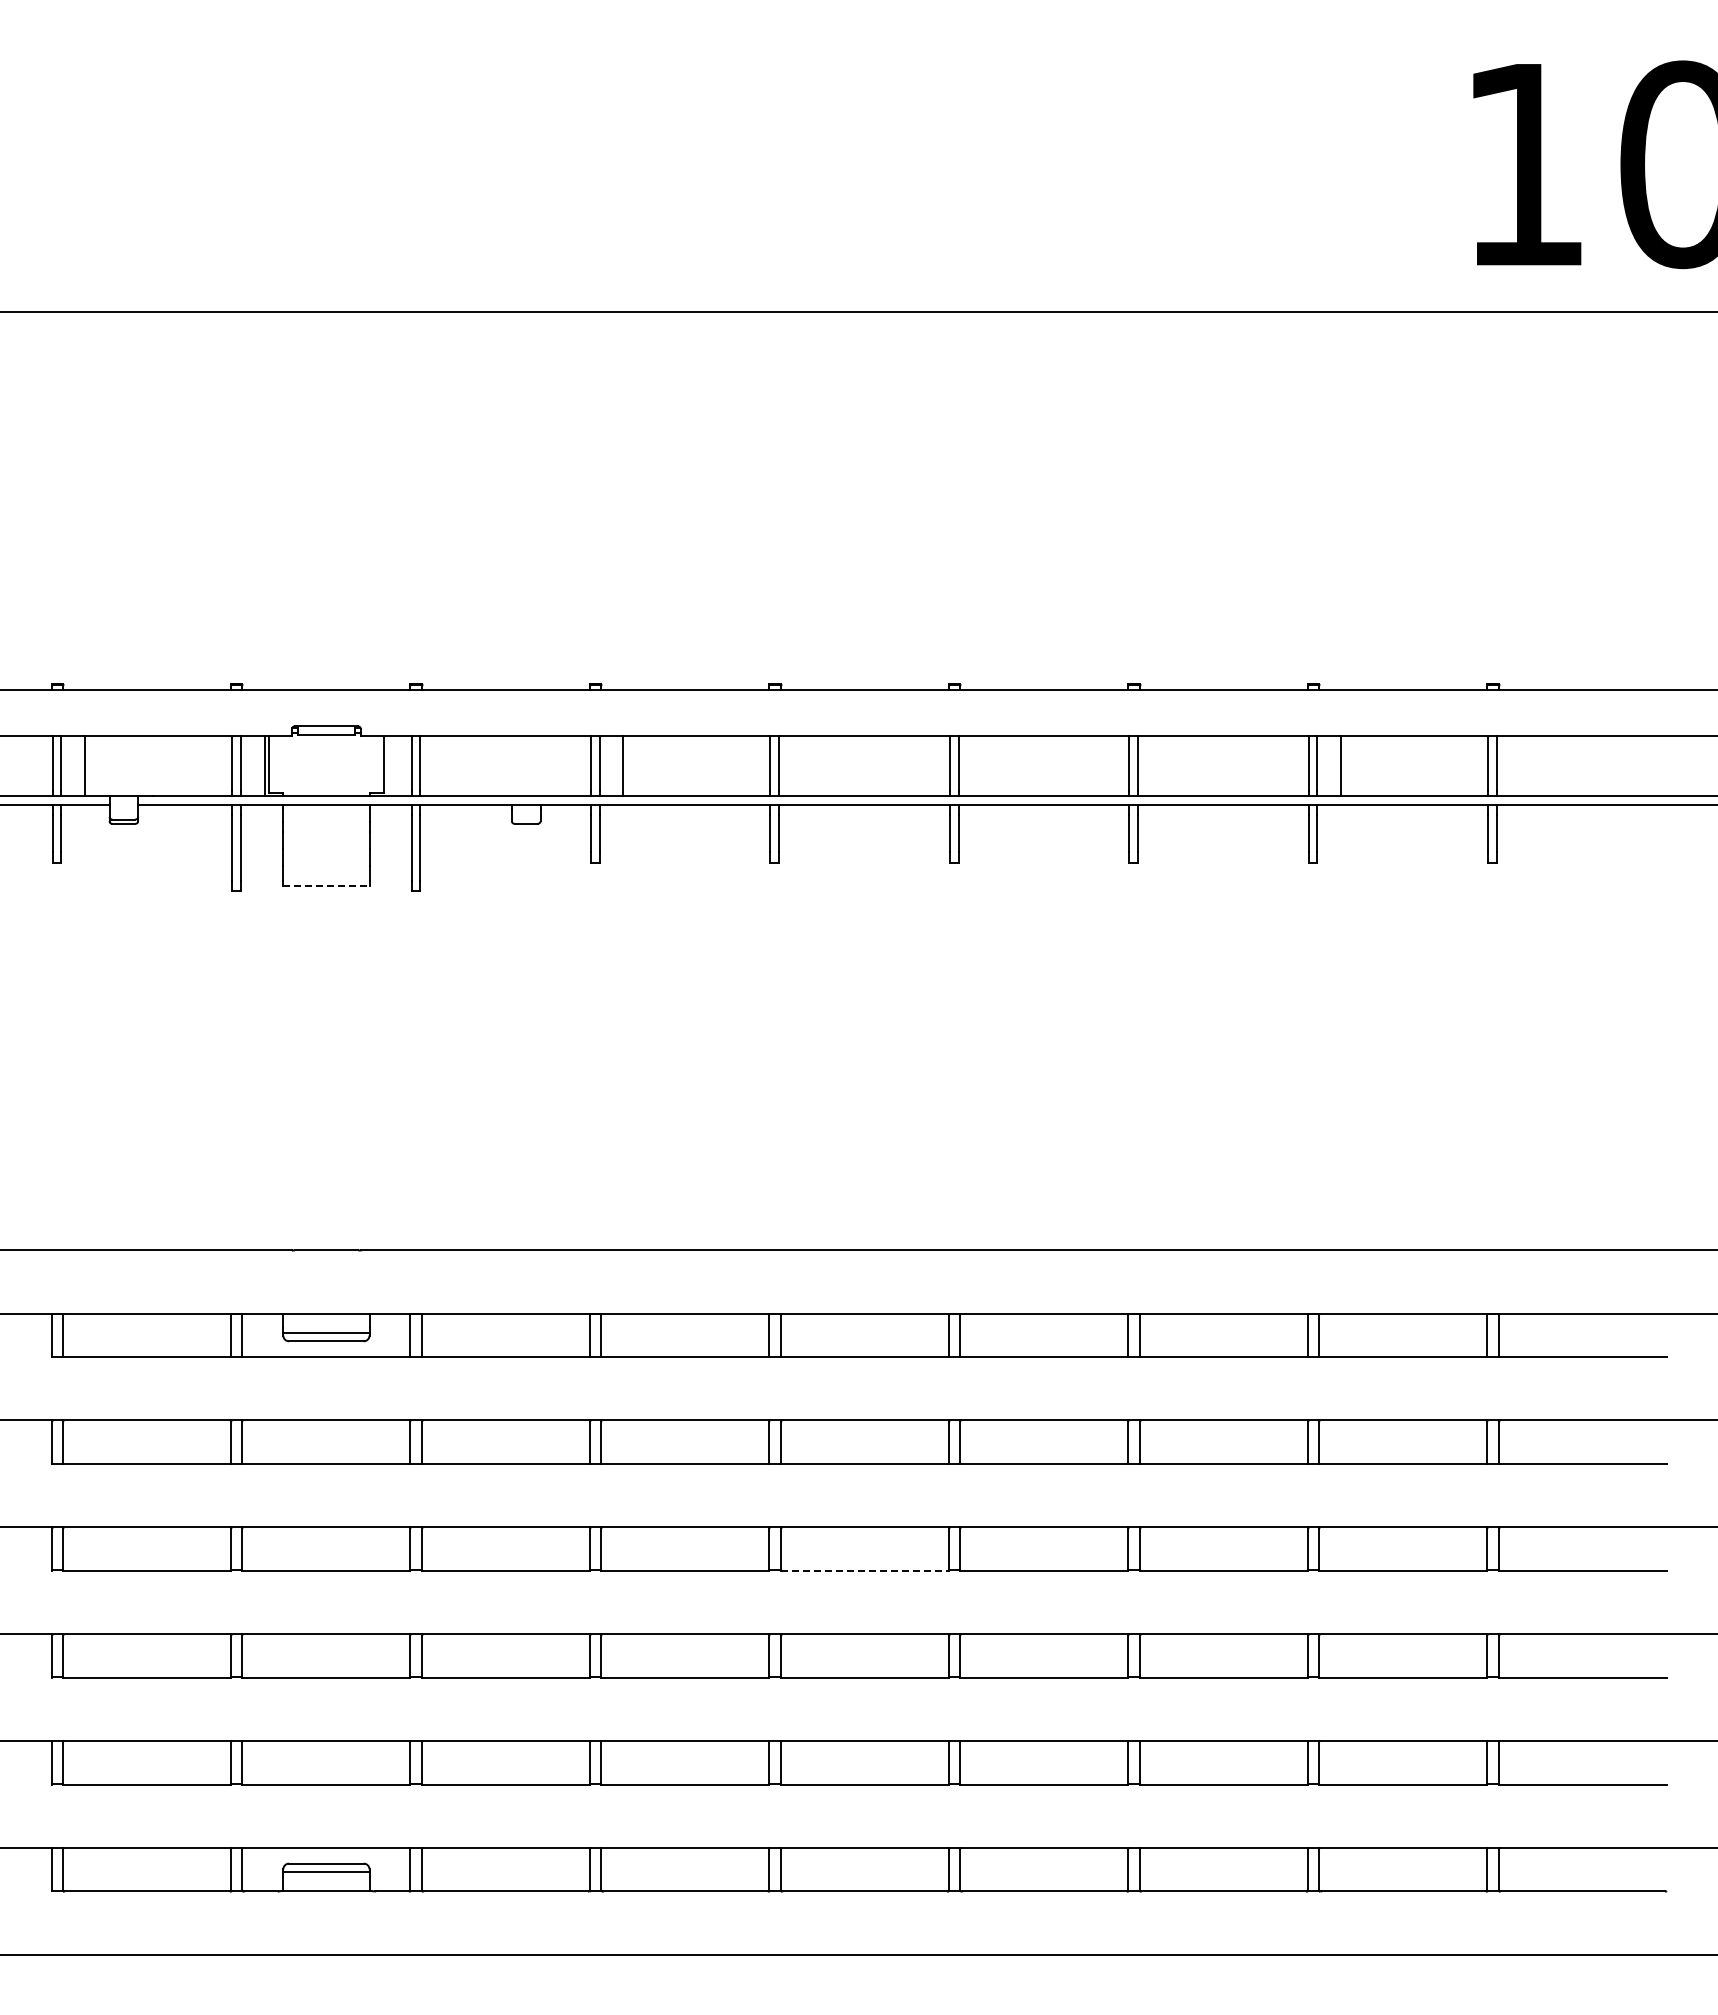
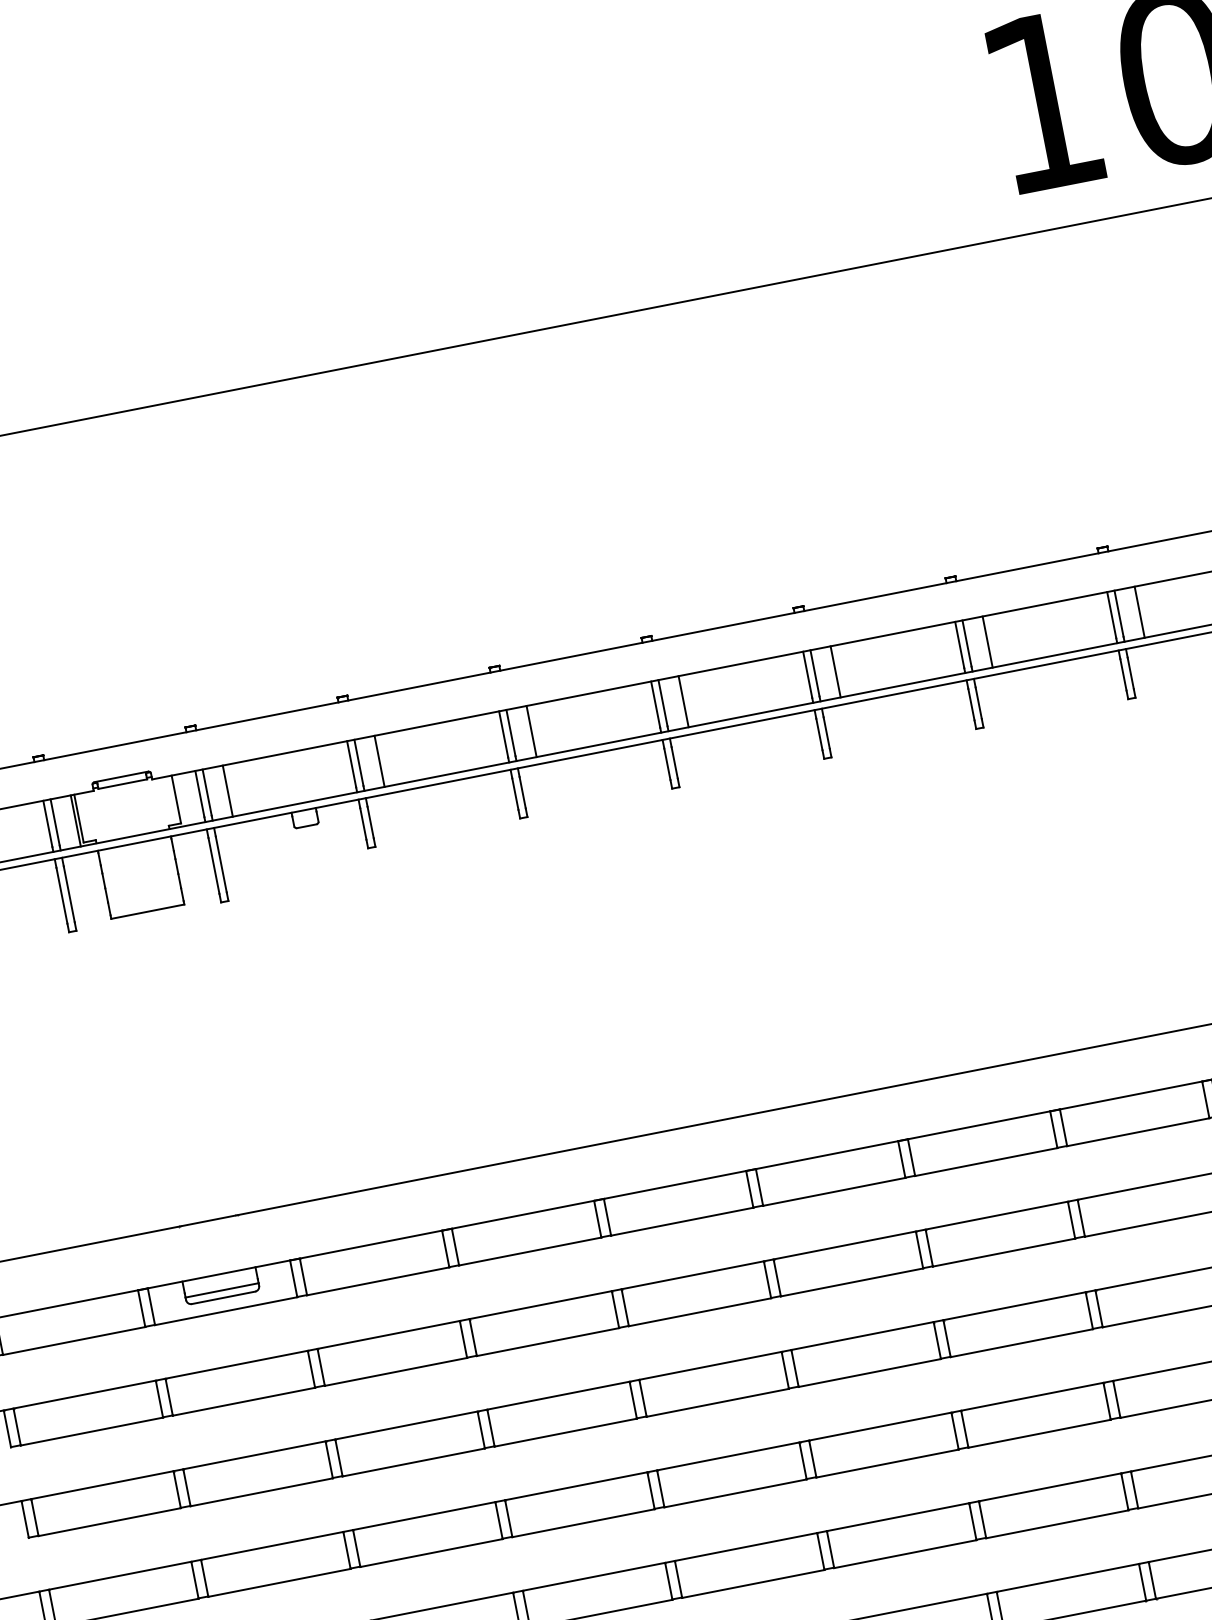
line: (444, 766) -> (228, 791), added
line: (802, 766) -> (531, 731), added
line: (982, 766) -> (683, 701), added
line: (1161, 766) -> (835, 672), added
line: (1520, 766) -> (1139, 612), added
line: (326, 885) -> (147, 911), dashed -> solid
line: (864, 1570) -> (717, 1402), dashed -> solid

